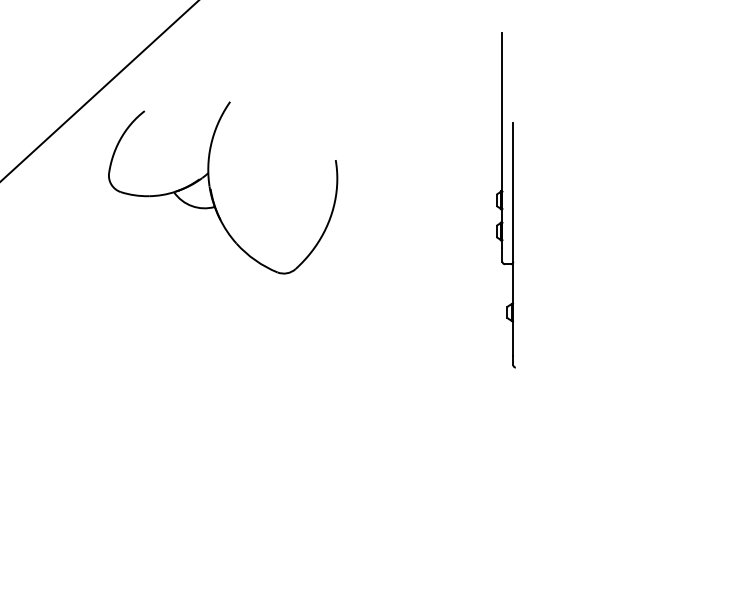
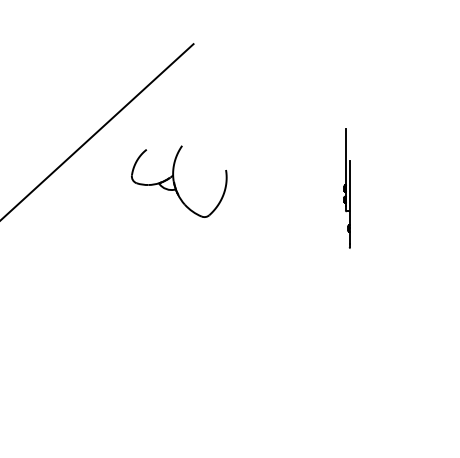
part: (221, 188) -> (178, 181), size x0.7
part: (504, 199) -> (346, 188), size x0.6

